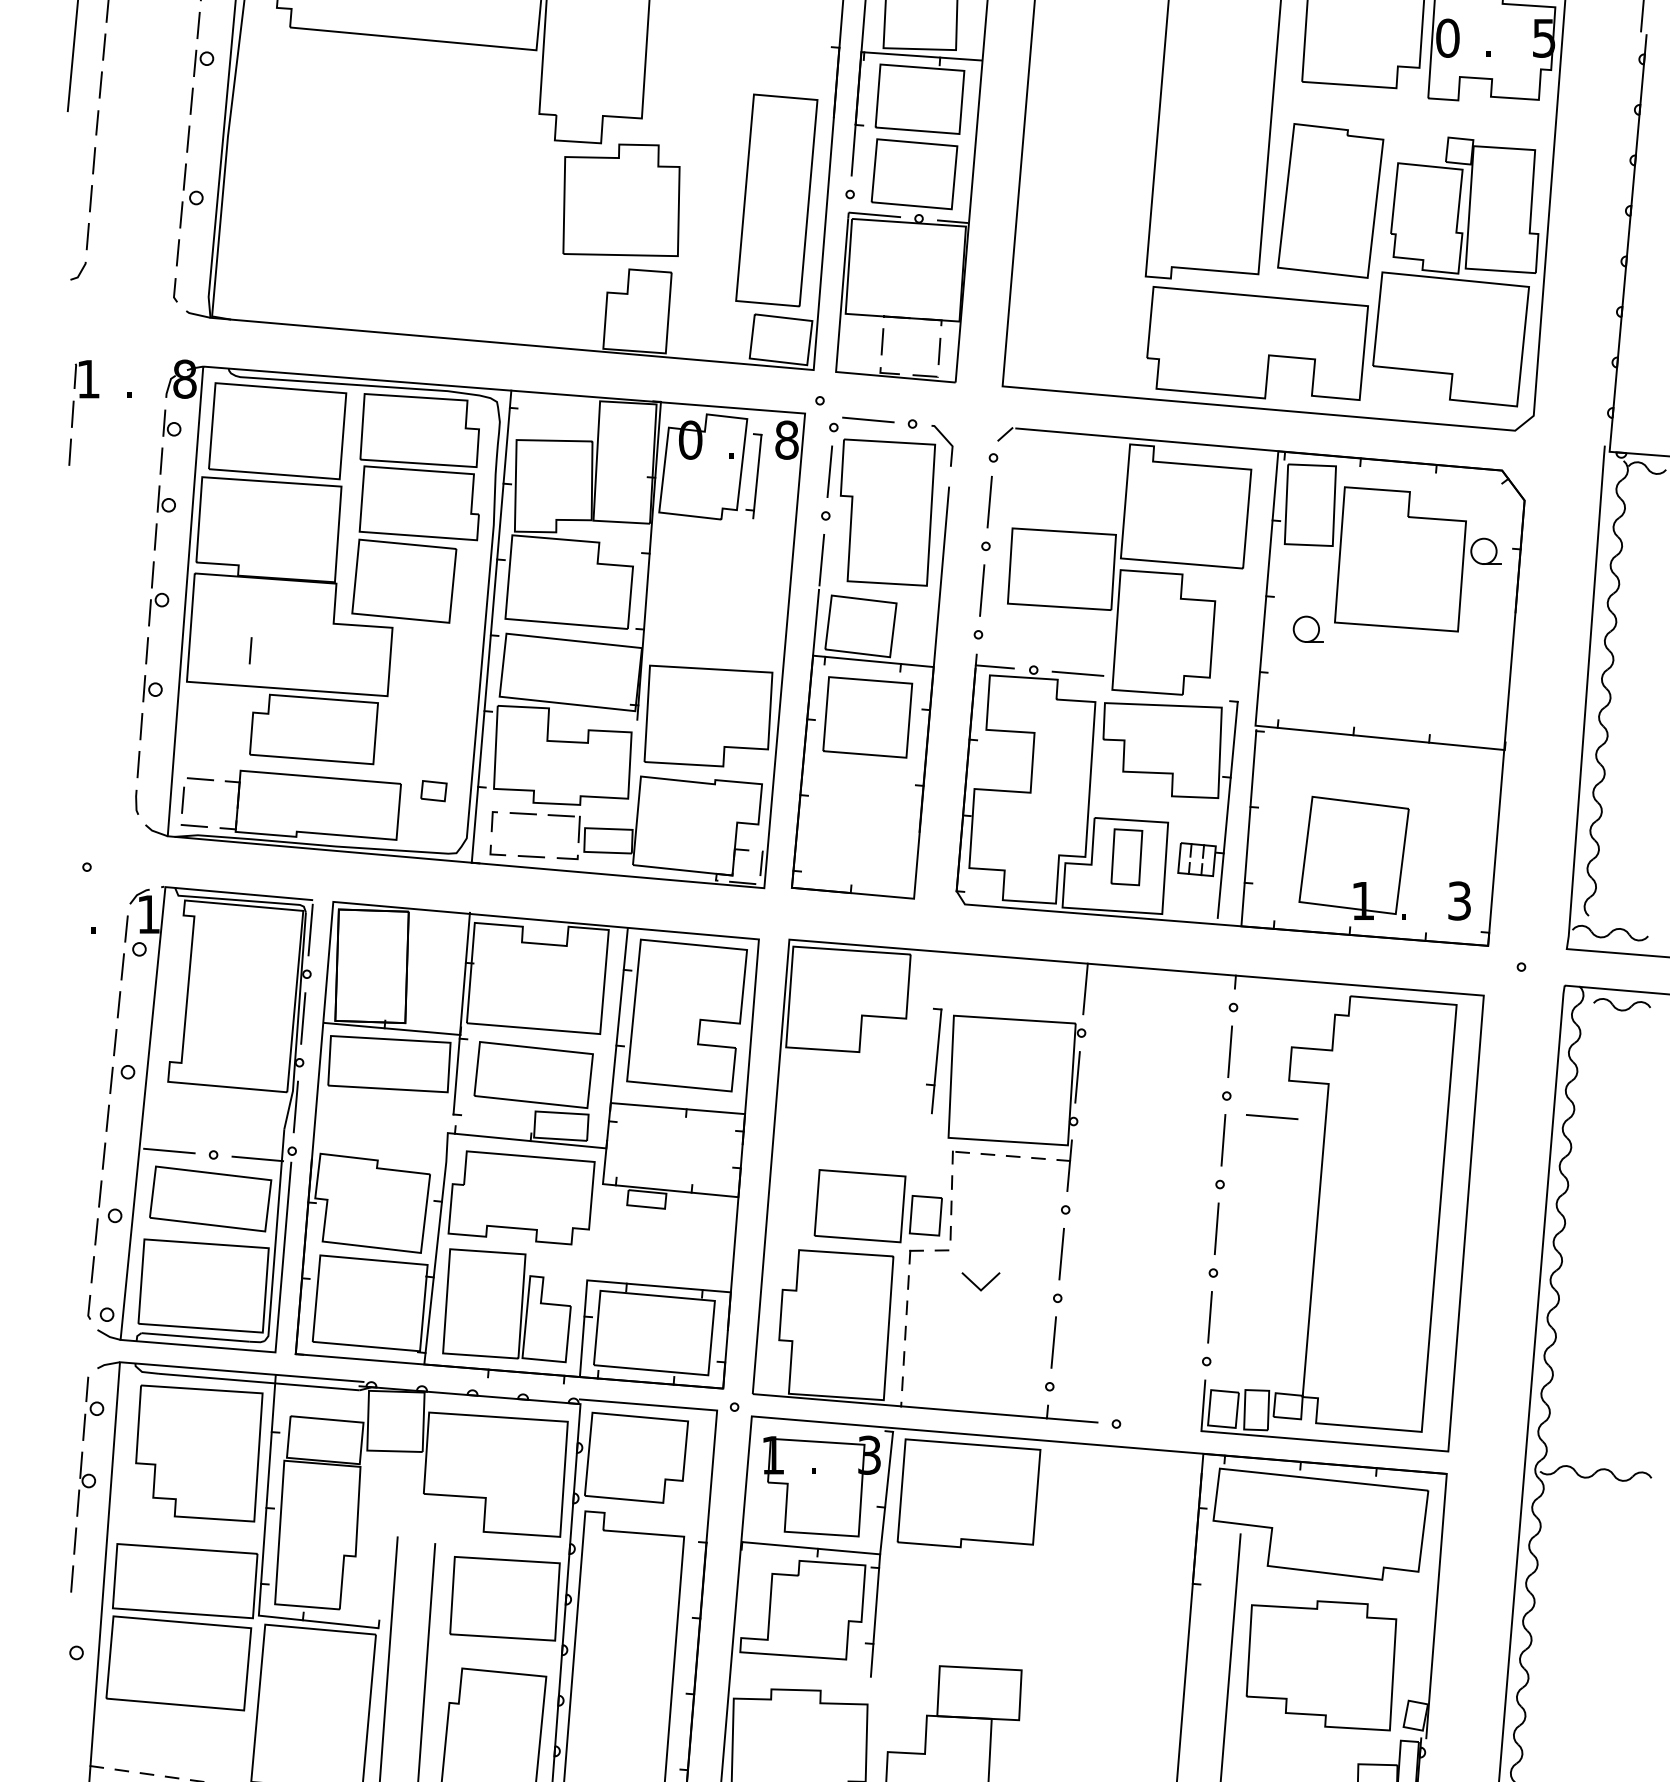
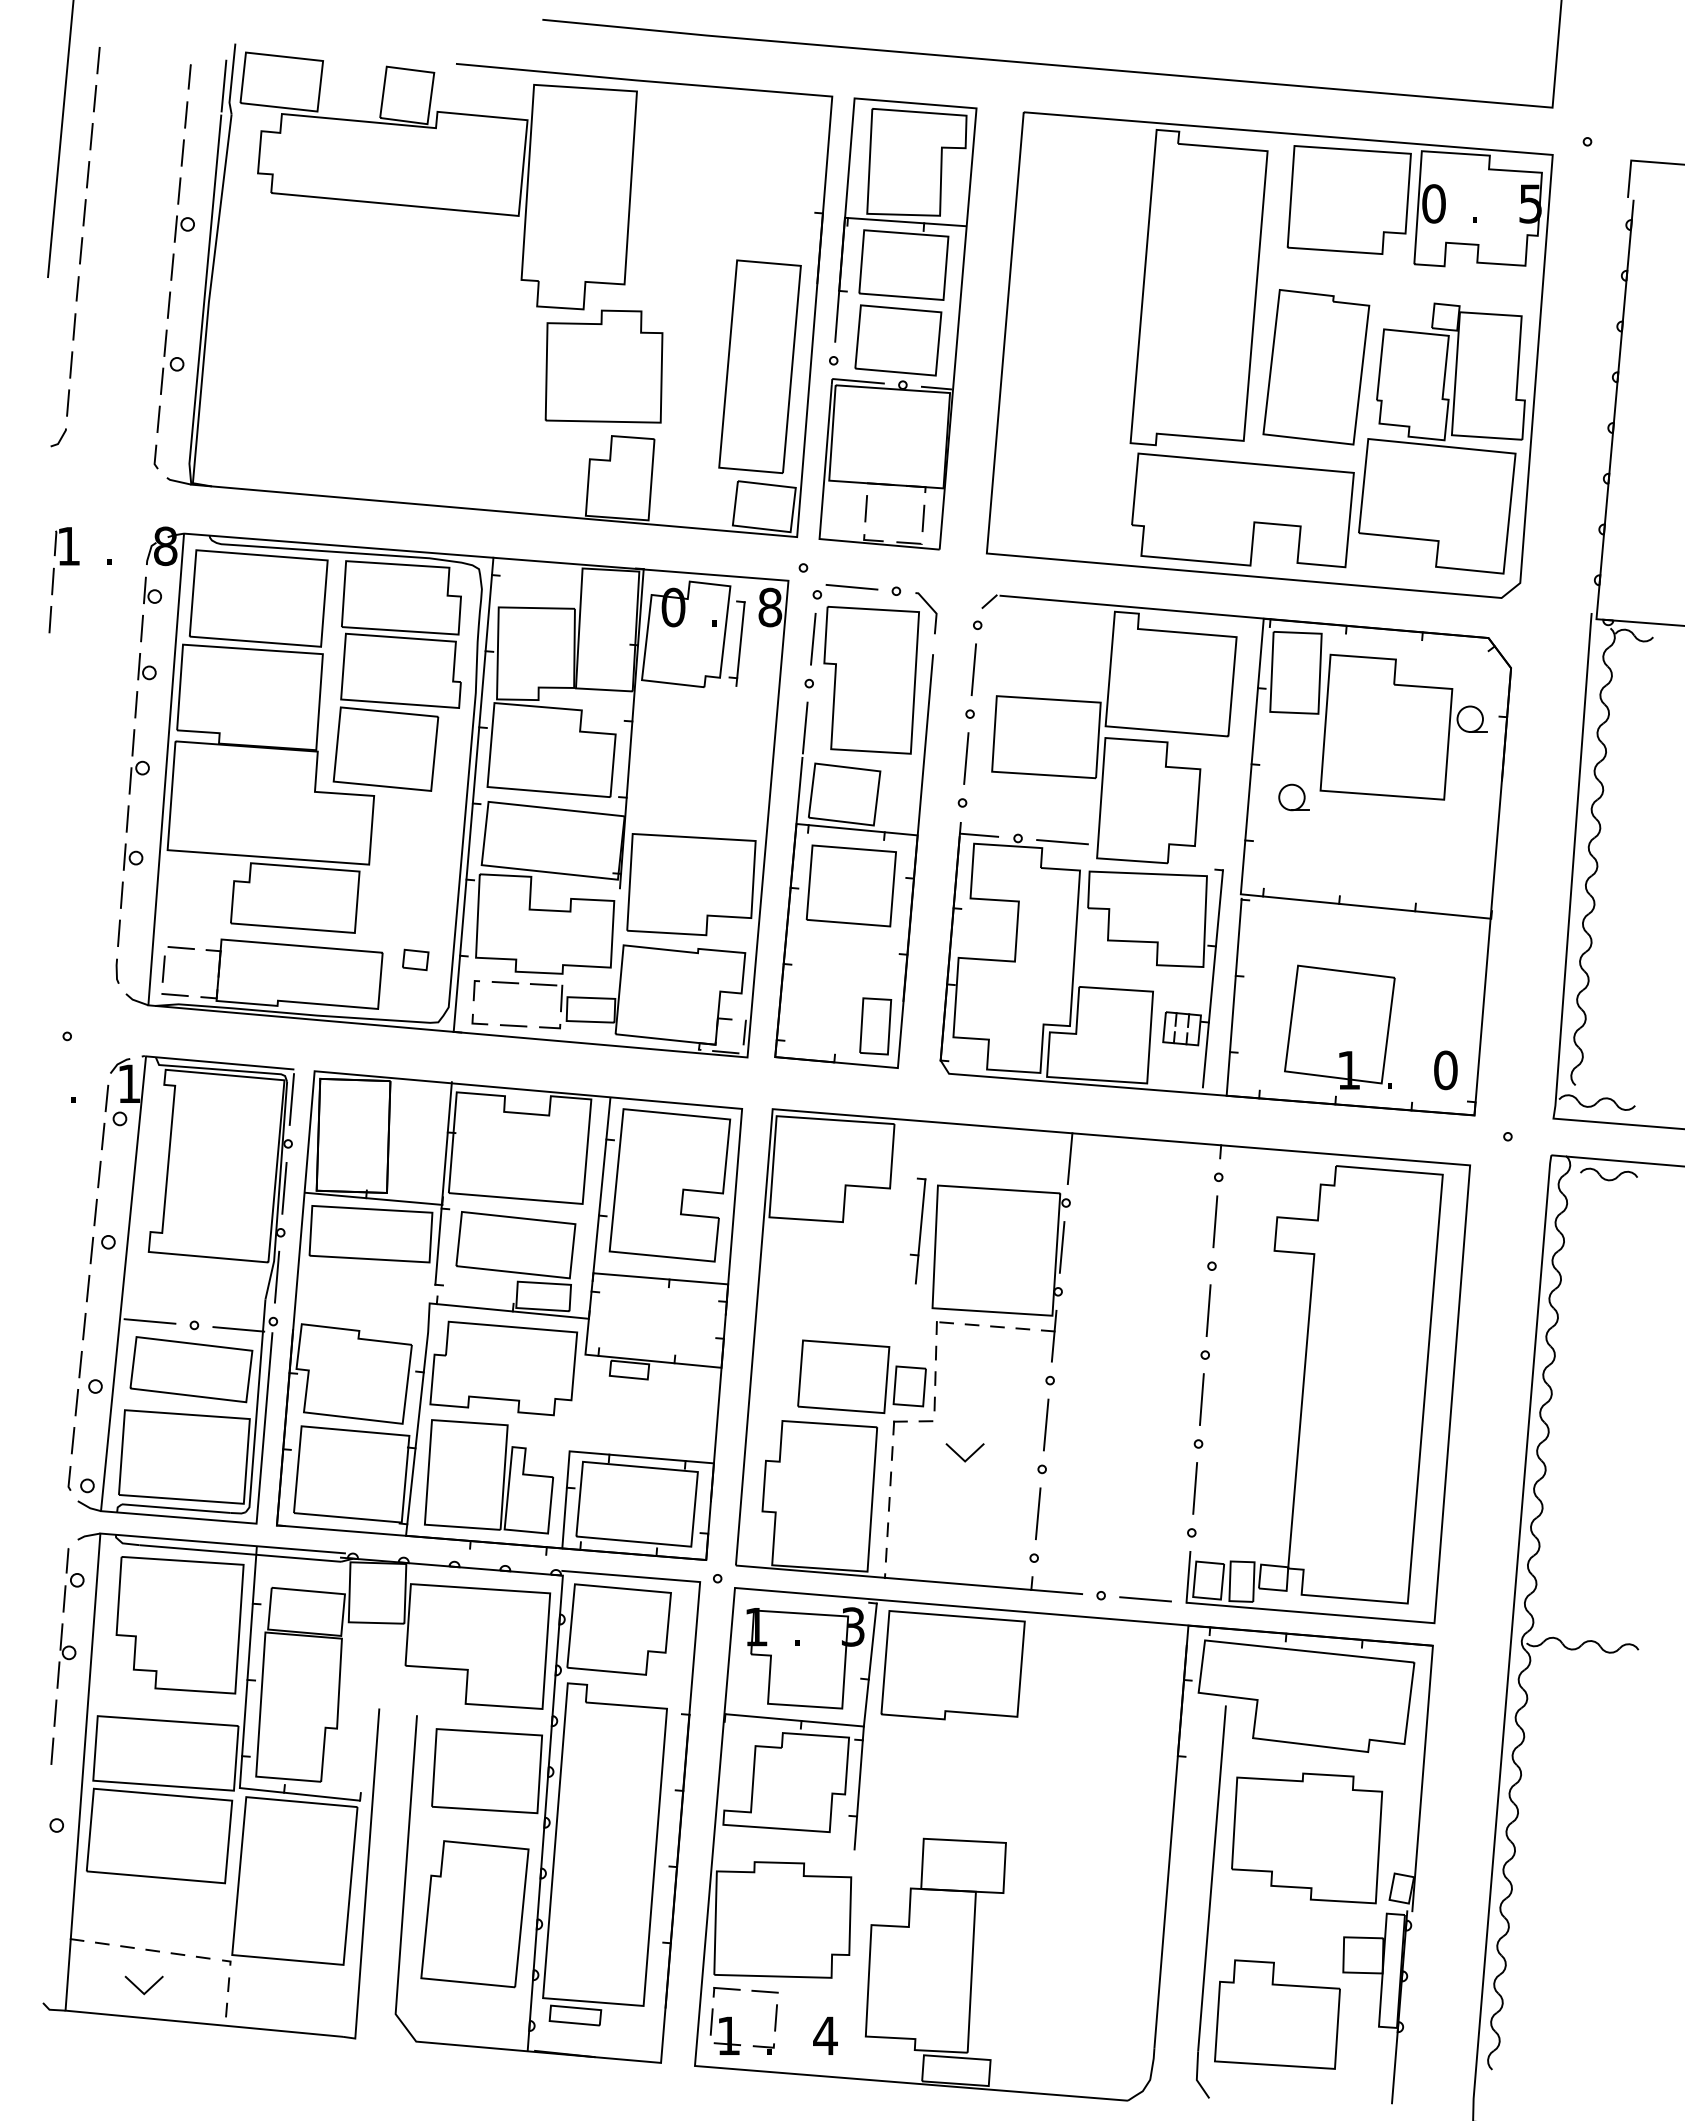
line: (250, 650) -> (231, 818), removed
part: (1126, 857) -> (875, 1026), moved
text: (1459, 901) -> (1445, 1070), 3 -> 0
line: (1272, 1117) -> (1145, 1599), moved

